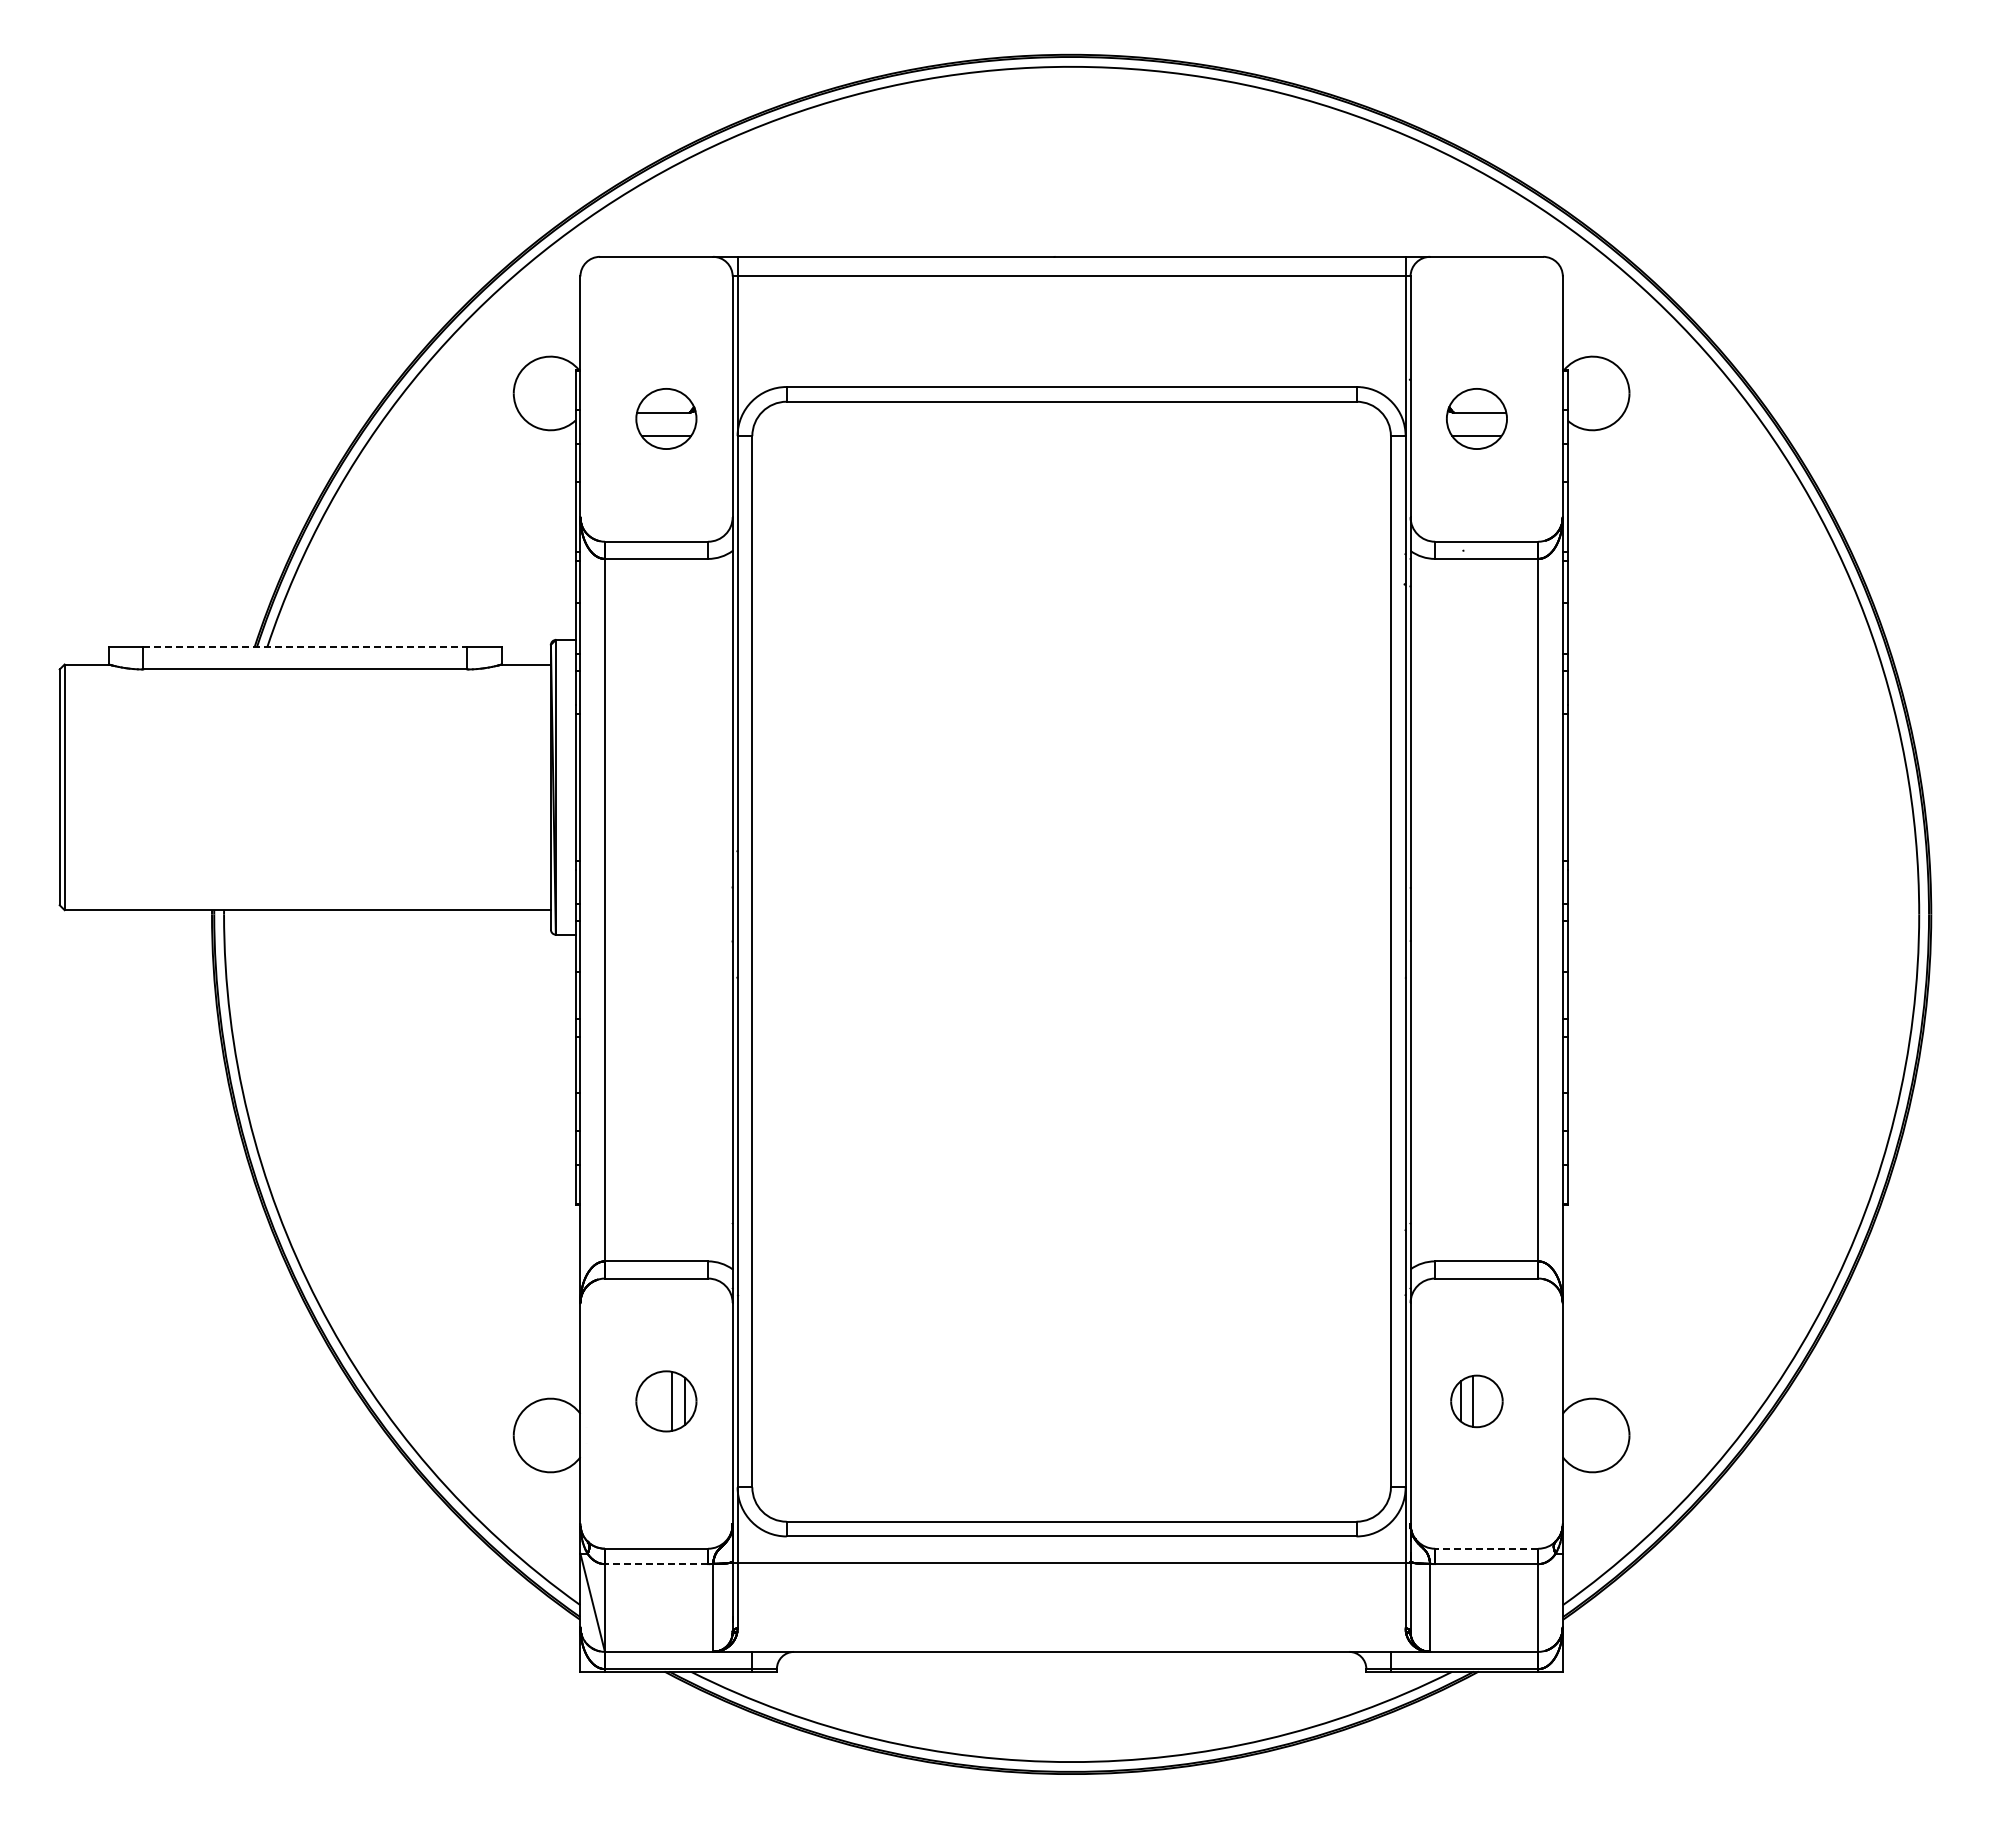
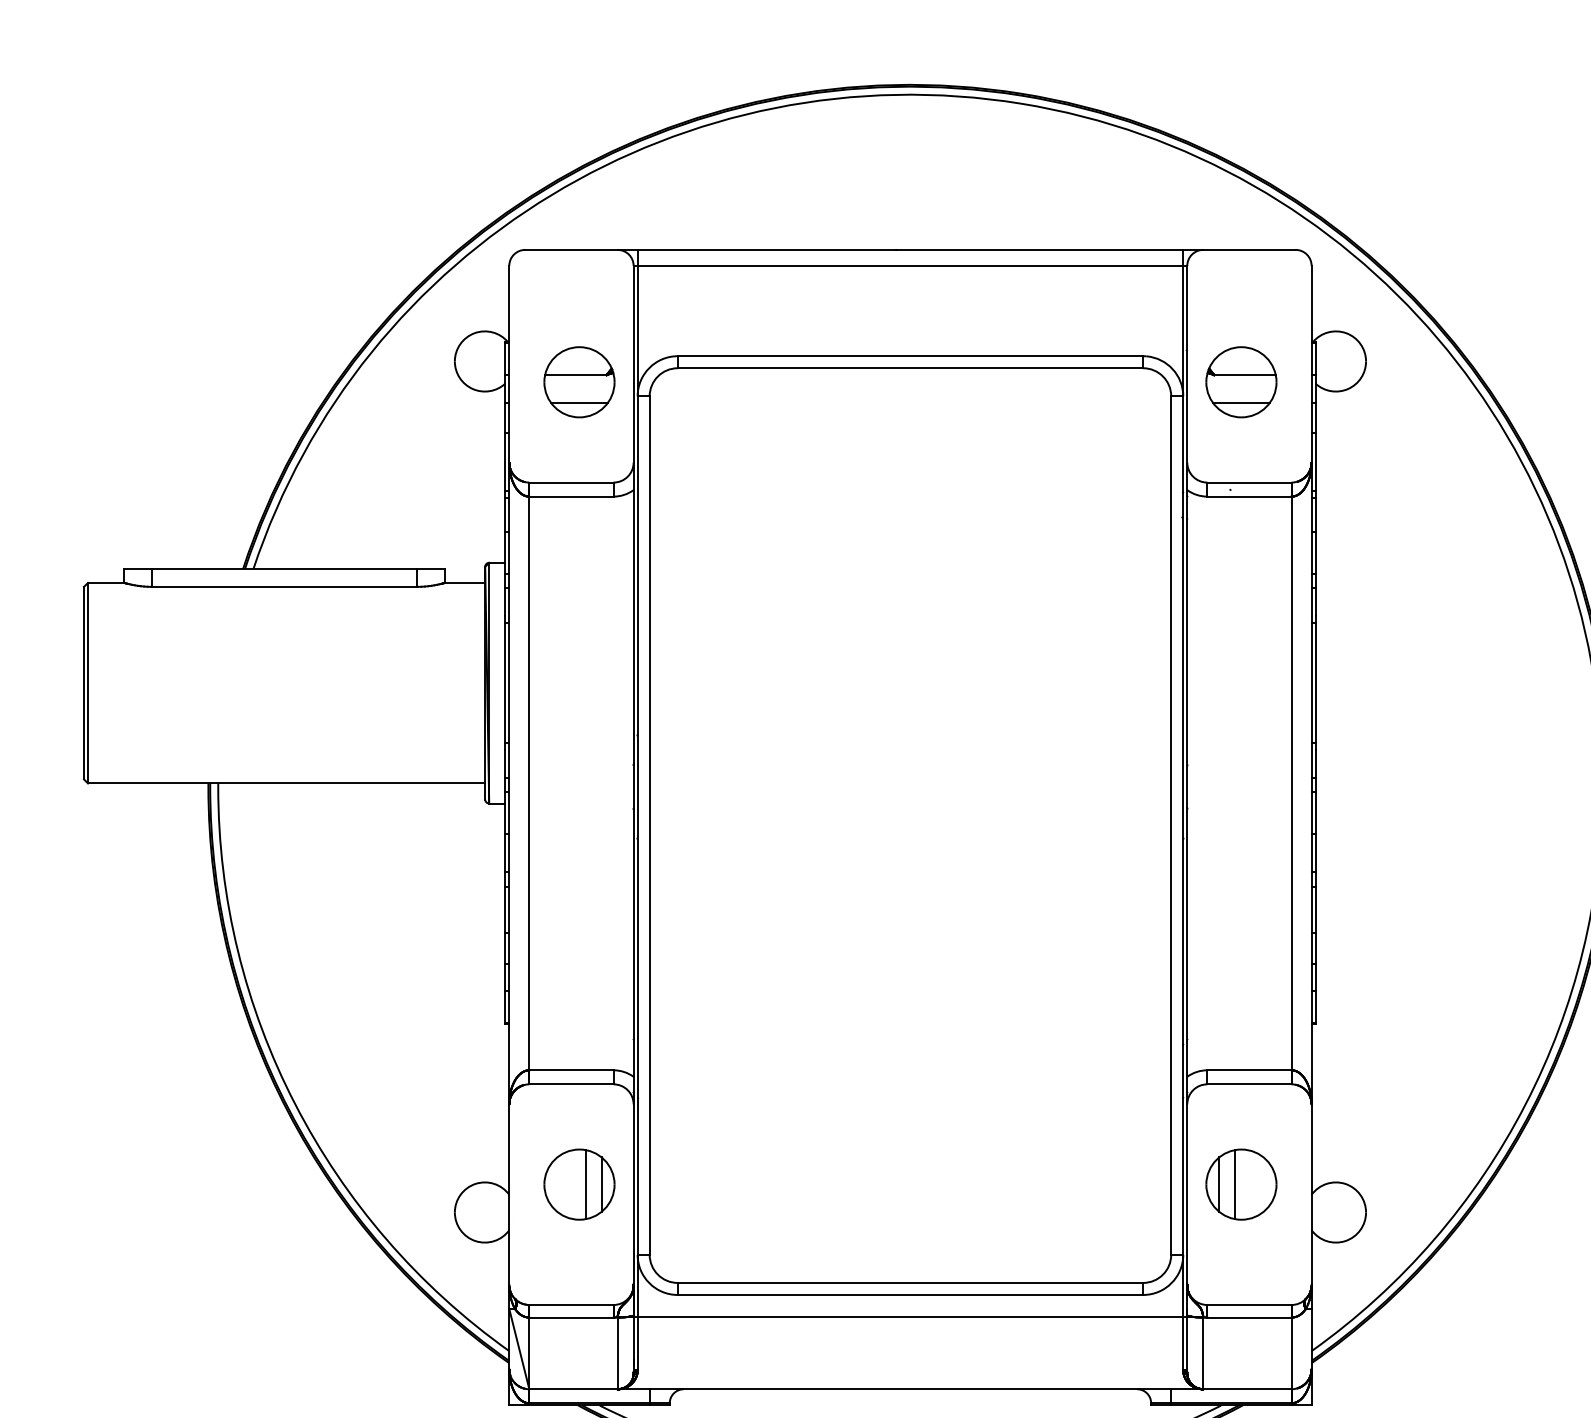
part: (666, 418) -> (579, 381), size x1.43
part: (1476, 418) -> (1241, 381), size x1.43
line: (305, 647) -> (284, 568), dashed -> solid
part: (666, 1401) -> (579, 1184), size x1.43
part: (1476, 1401) -> (1241, 1184), size x1.67
line: (1486, 1548) -> (1249, 1304), dashed -> solid
line: (656, 1564) -> (571, 1317), dashed -> solid

